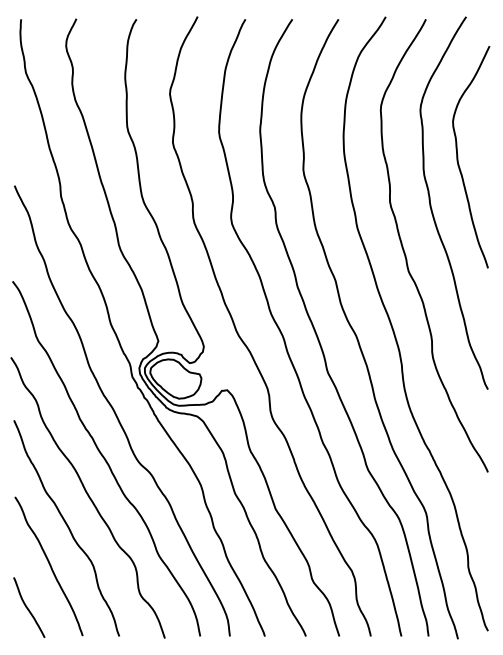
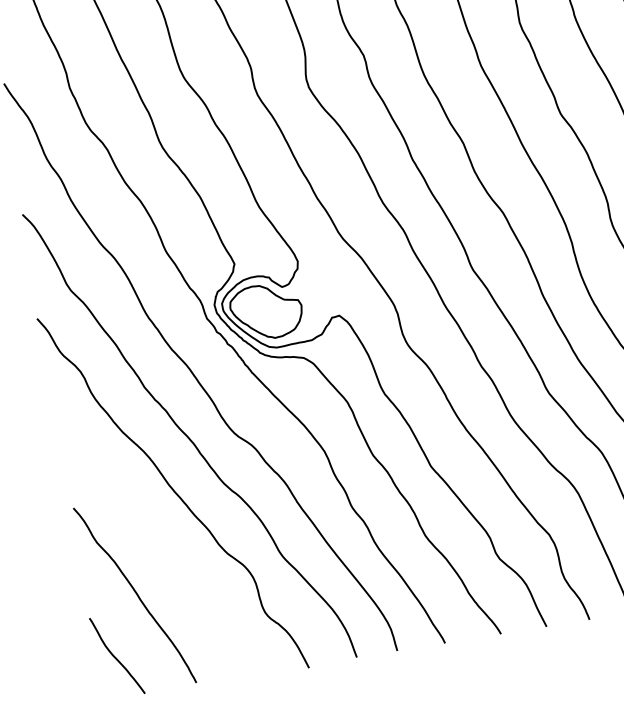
curve: (67, 527) -> (151, 538), removed

